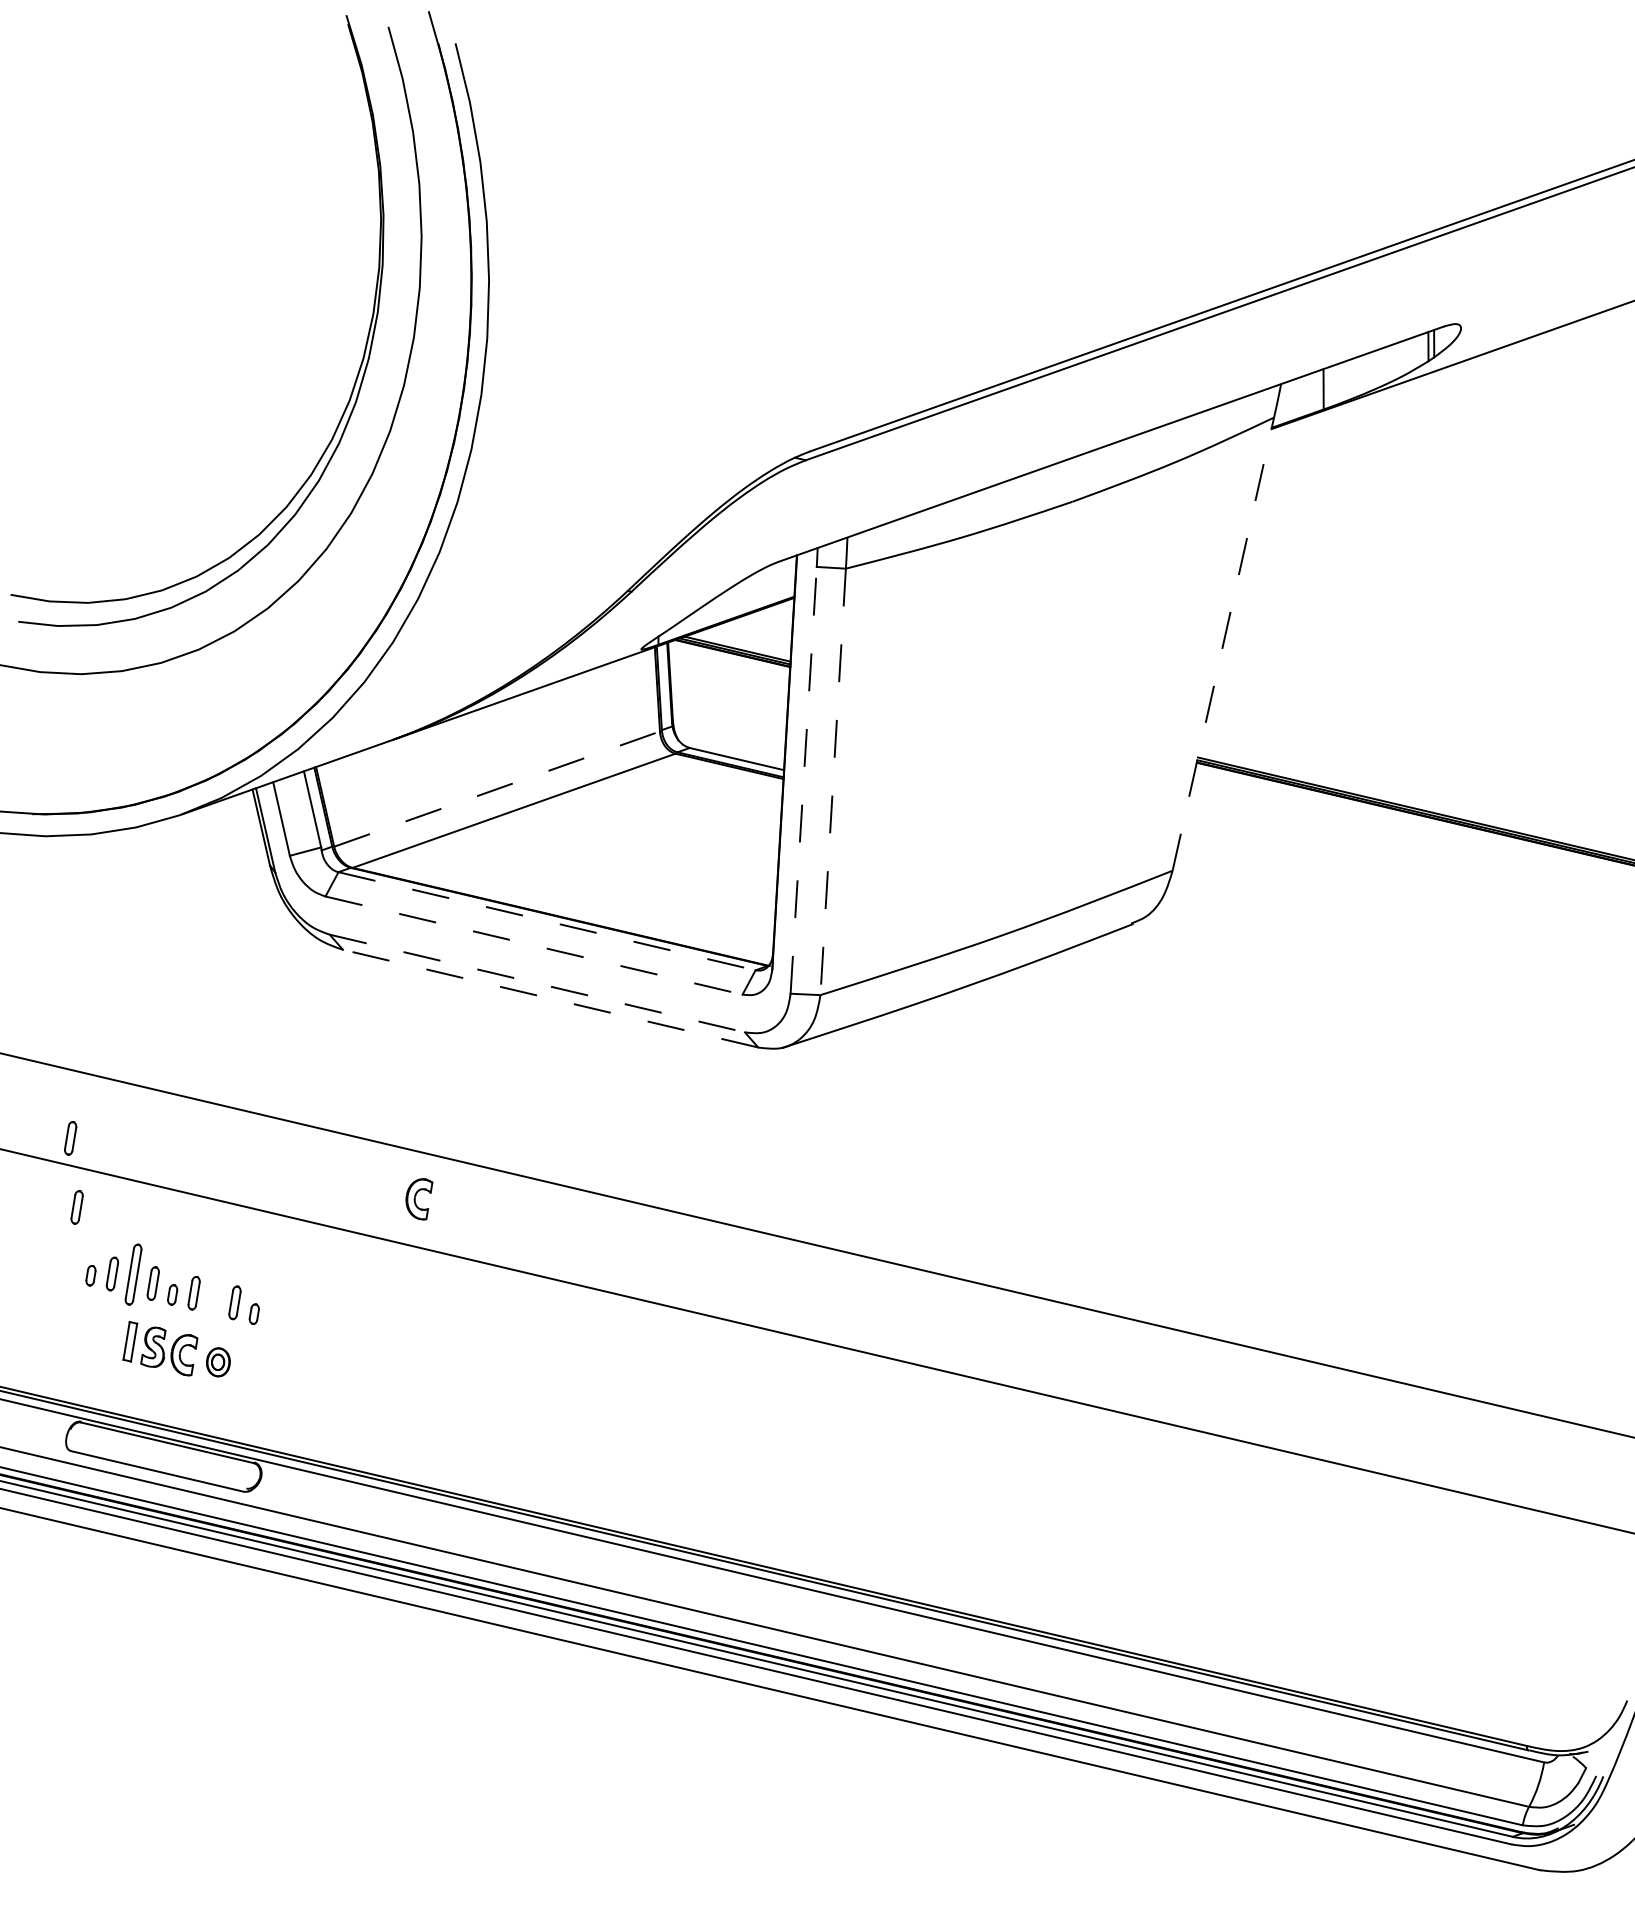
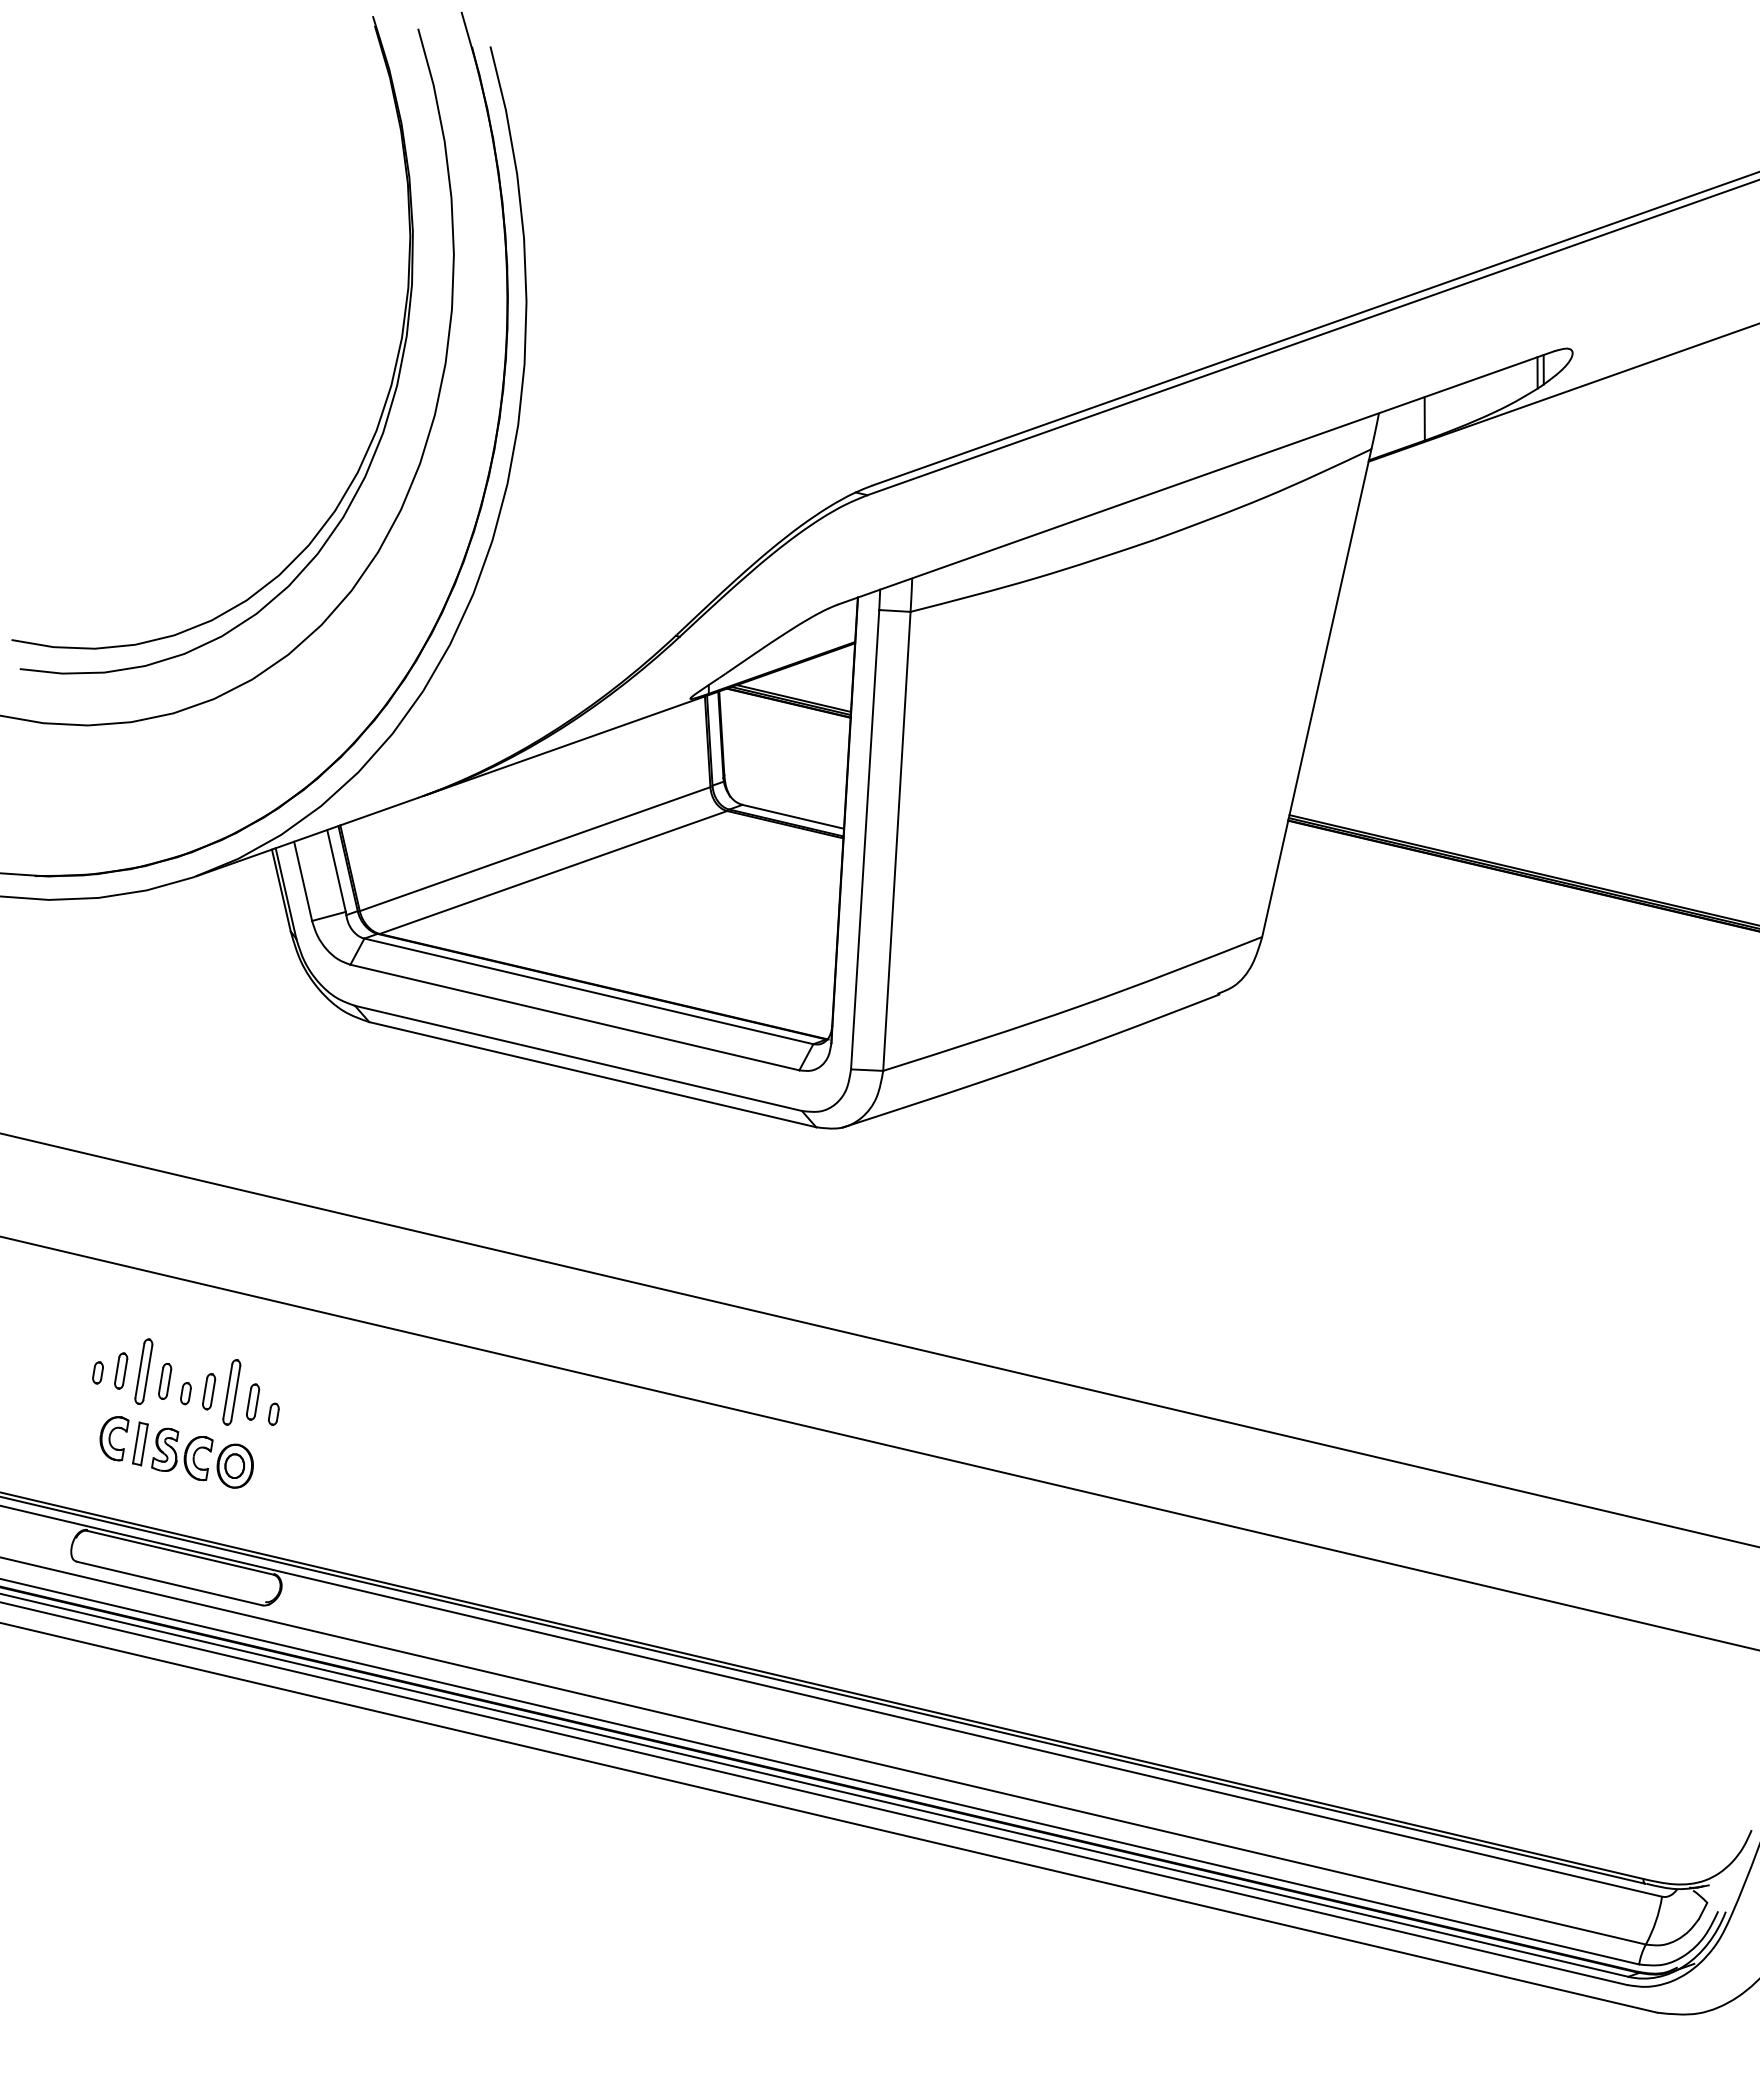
line: (1223, 644) -> (1316, 693), dashed -> solid
line: (804, 780) -> (865, 839), dashed -> solid
line: (832, 782) -> (896, 841), dashed -> solid
line: (497, 789) -> (535, 849), dashed -> solid
line: (546, 921) -> (588, 991), dashed -> solid
line: (533, 945) -> (574, 1017), dashed -> solid
line: (537, 983) -> (578, 1058), dashed -> solid
line: (550, 998) -> (592, 1074), dashed -> solid
part: (70, 1137) -> (76, 1224), removed
part: (419, 1199) -> (114, 1438), moved
part: (77, 1207) -> (83, 1299), removed
part: (214, 1293) -> (231, 1392), added
part: (217, 1361) -> (234, 1465), size x1.43

